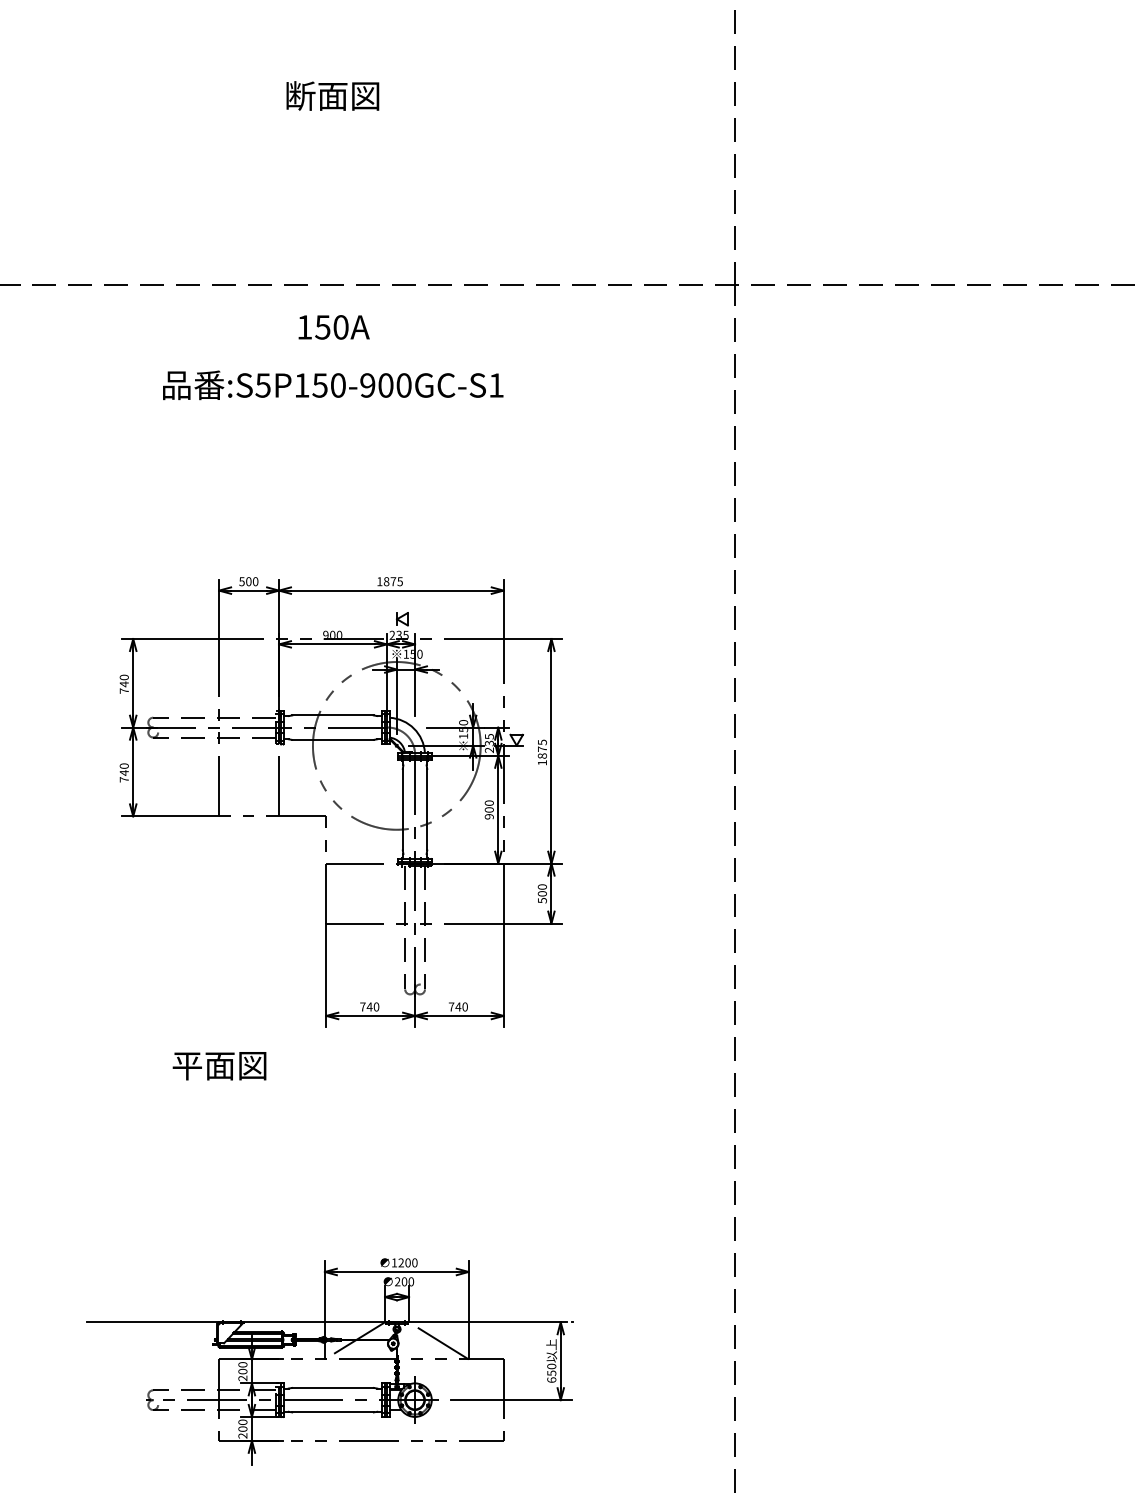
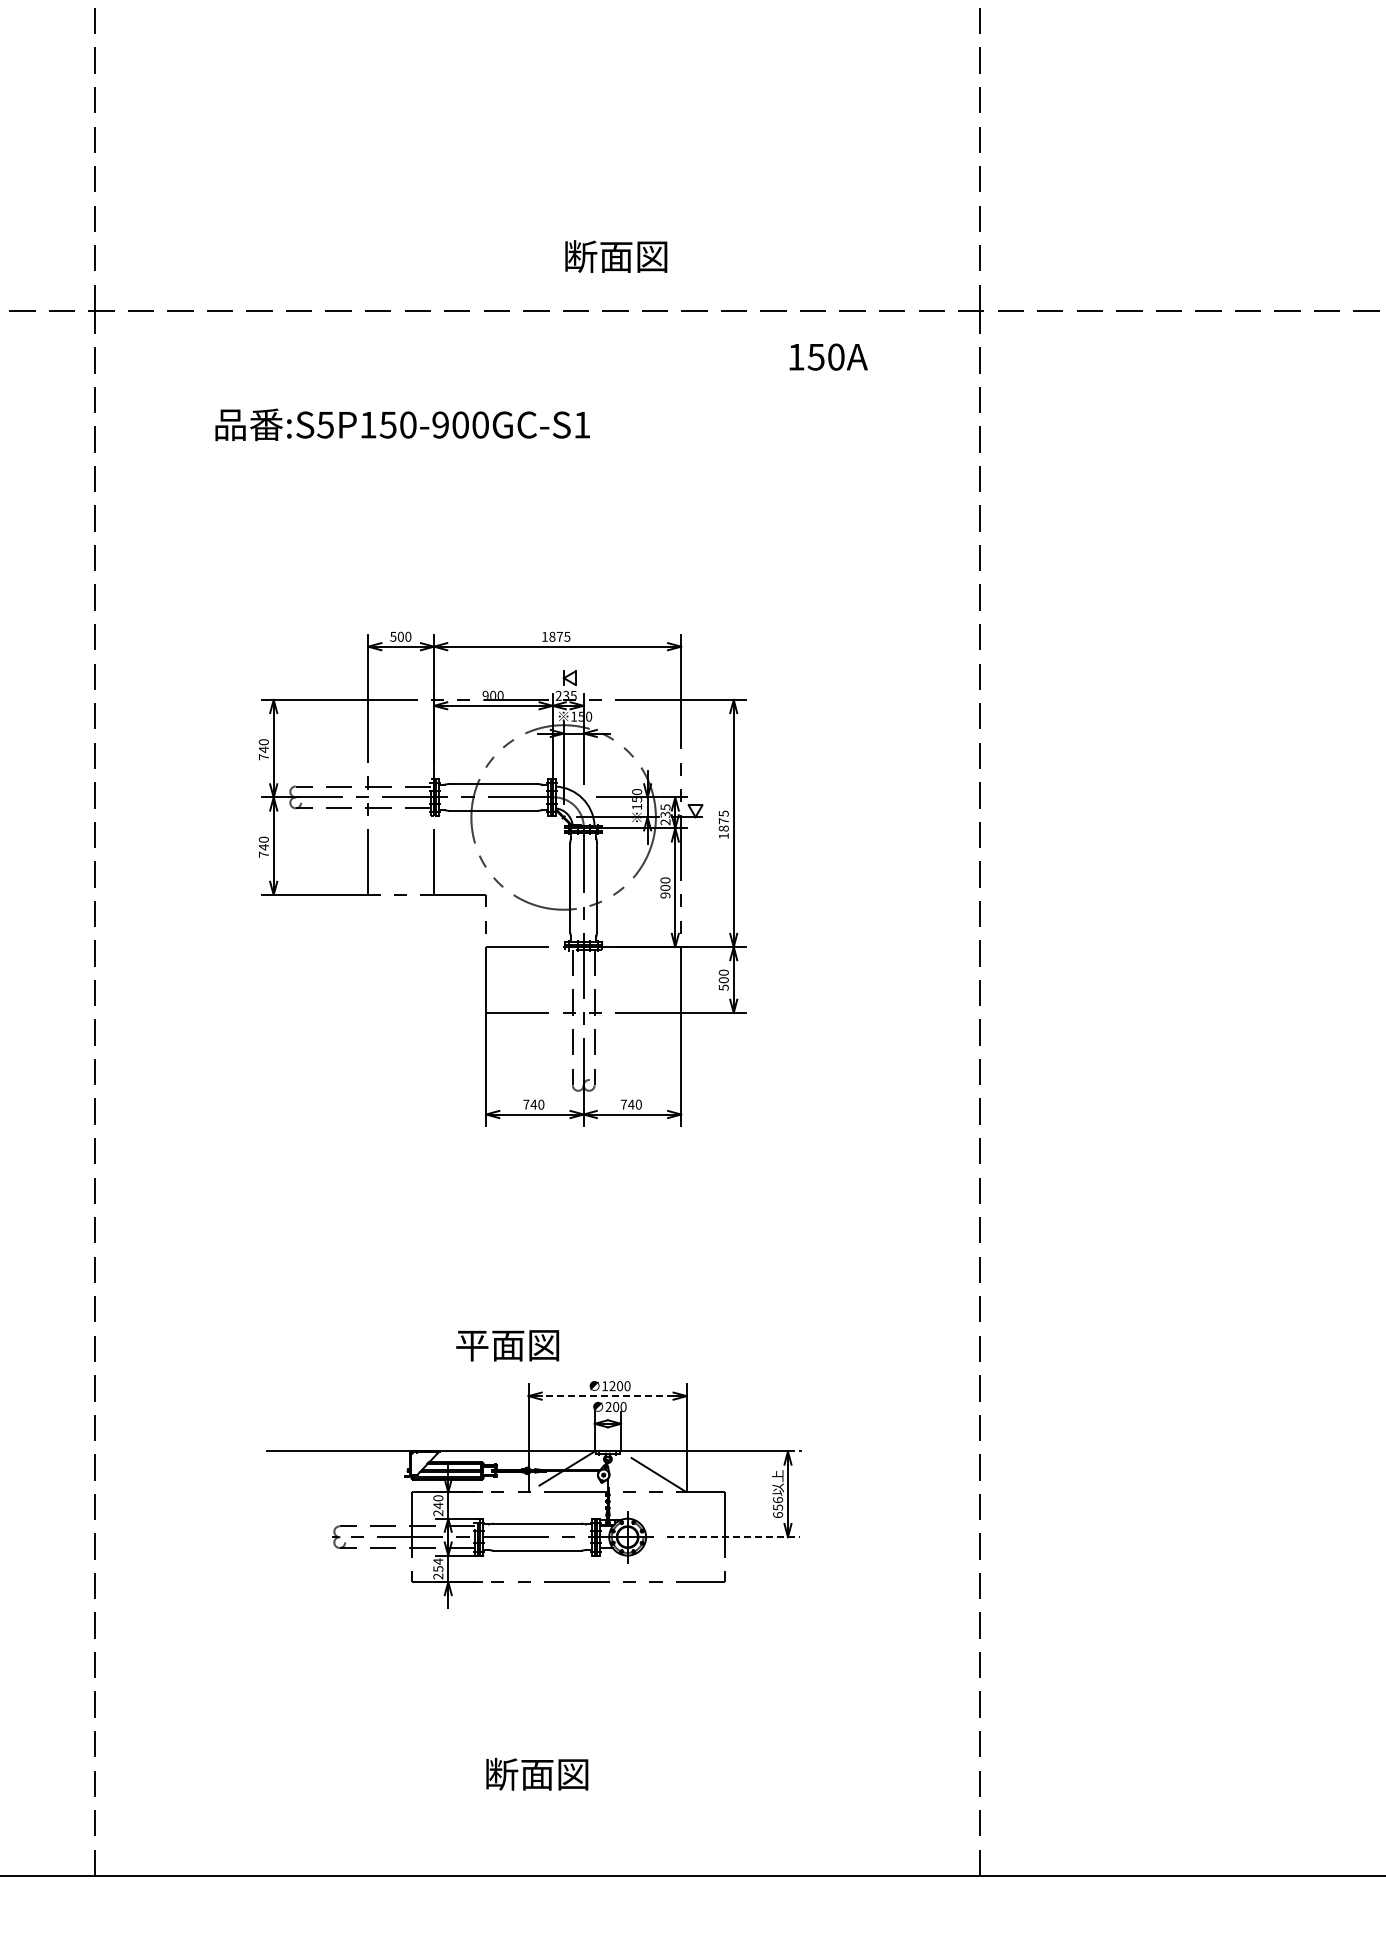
text: (333, 95) -> (616, 256), moved
text: (333, 326) -> (828, 356), moved
text: (333, 385) -> (402, 424), moved
part: (341, 801) -> (502, 878), moved
text: (219, 1065) -> (507, 1345), moved
line: (396, 1272) -> (607, 1396), solid -> dashed
text: (551, 1366) -> (777, 1500), 650 -> 656
text: (243, 1371) -> (438, 1505), 200 -> 240
line: (511, 1400) -> (733, 1537), solid -> dashed
text: (243, 1425) -> (438, 1565), 200 -> 254

